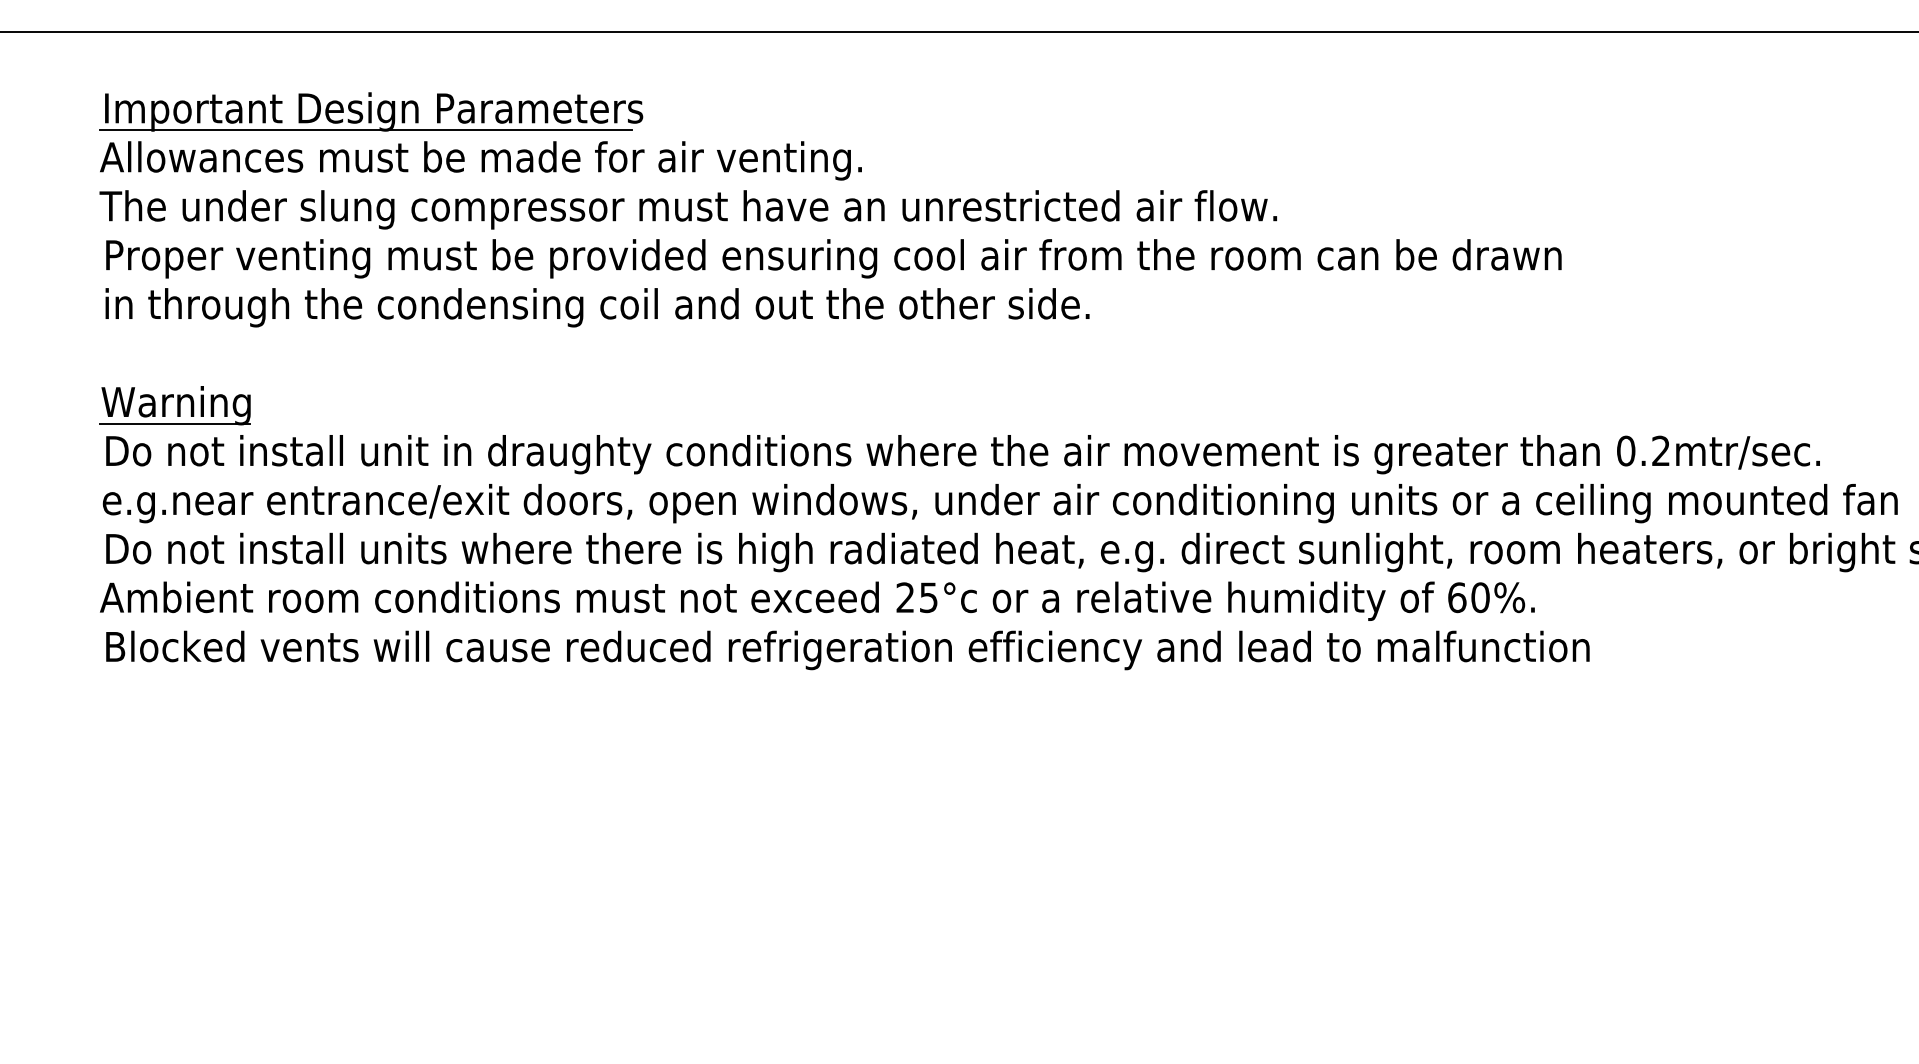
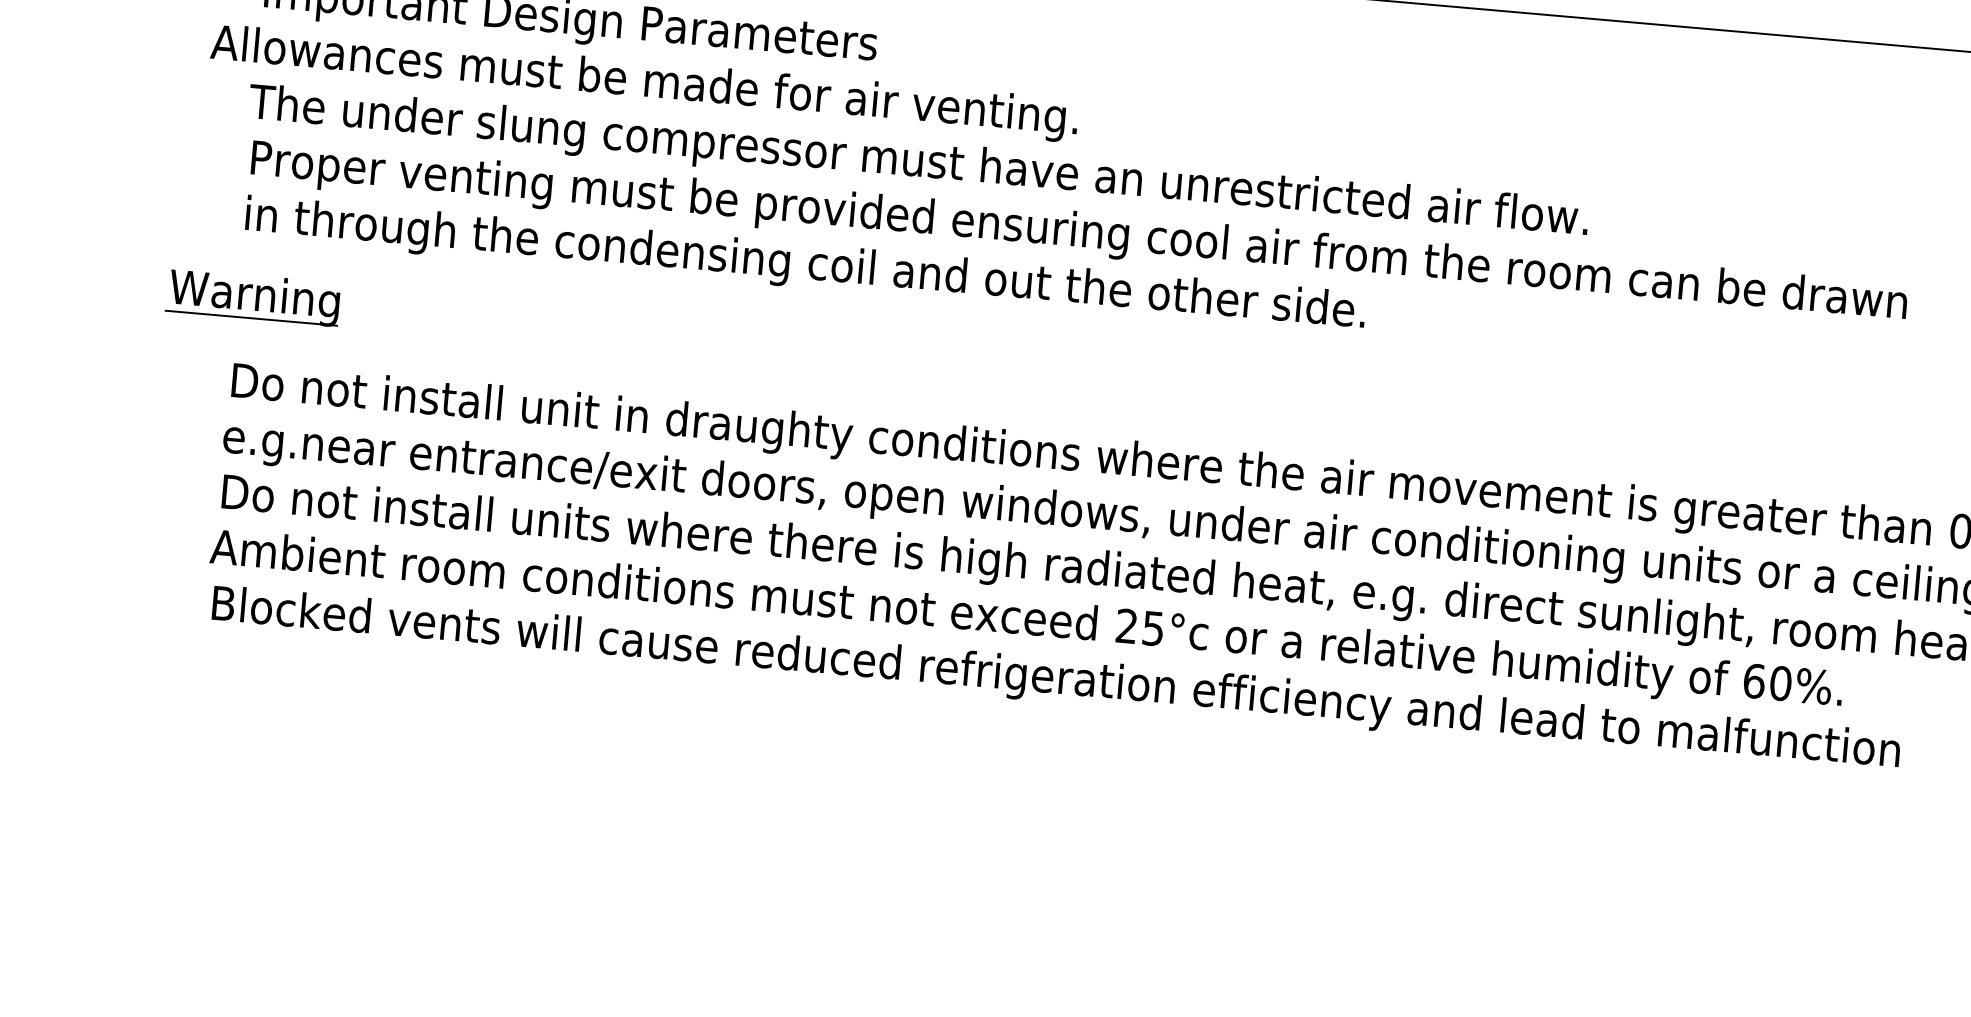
line: (365, 129) -> (559, 40), removed
text: (480, 160) -> (643, 83), moved
part: (174, 405) -> (252, 297), moved

